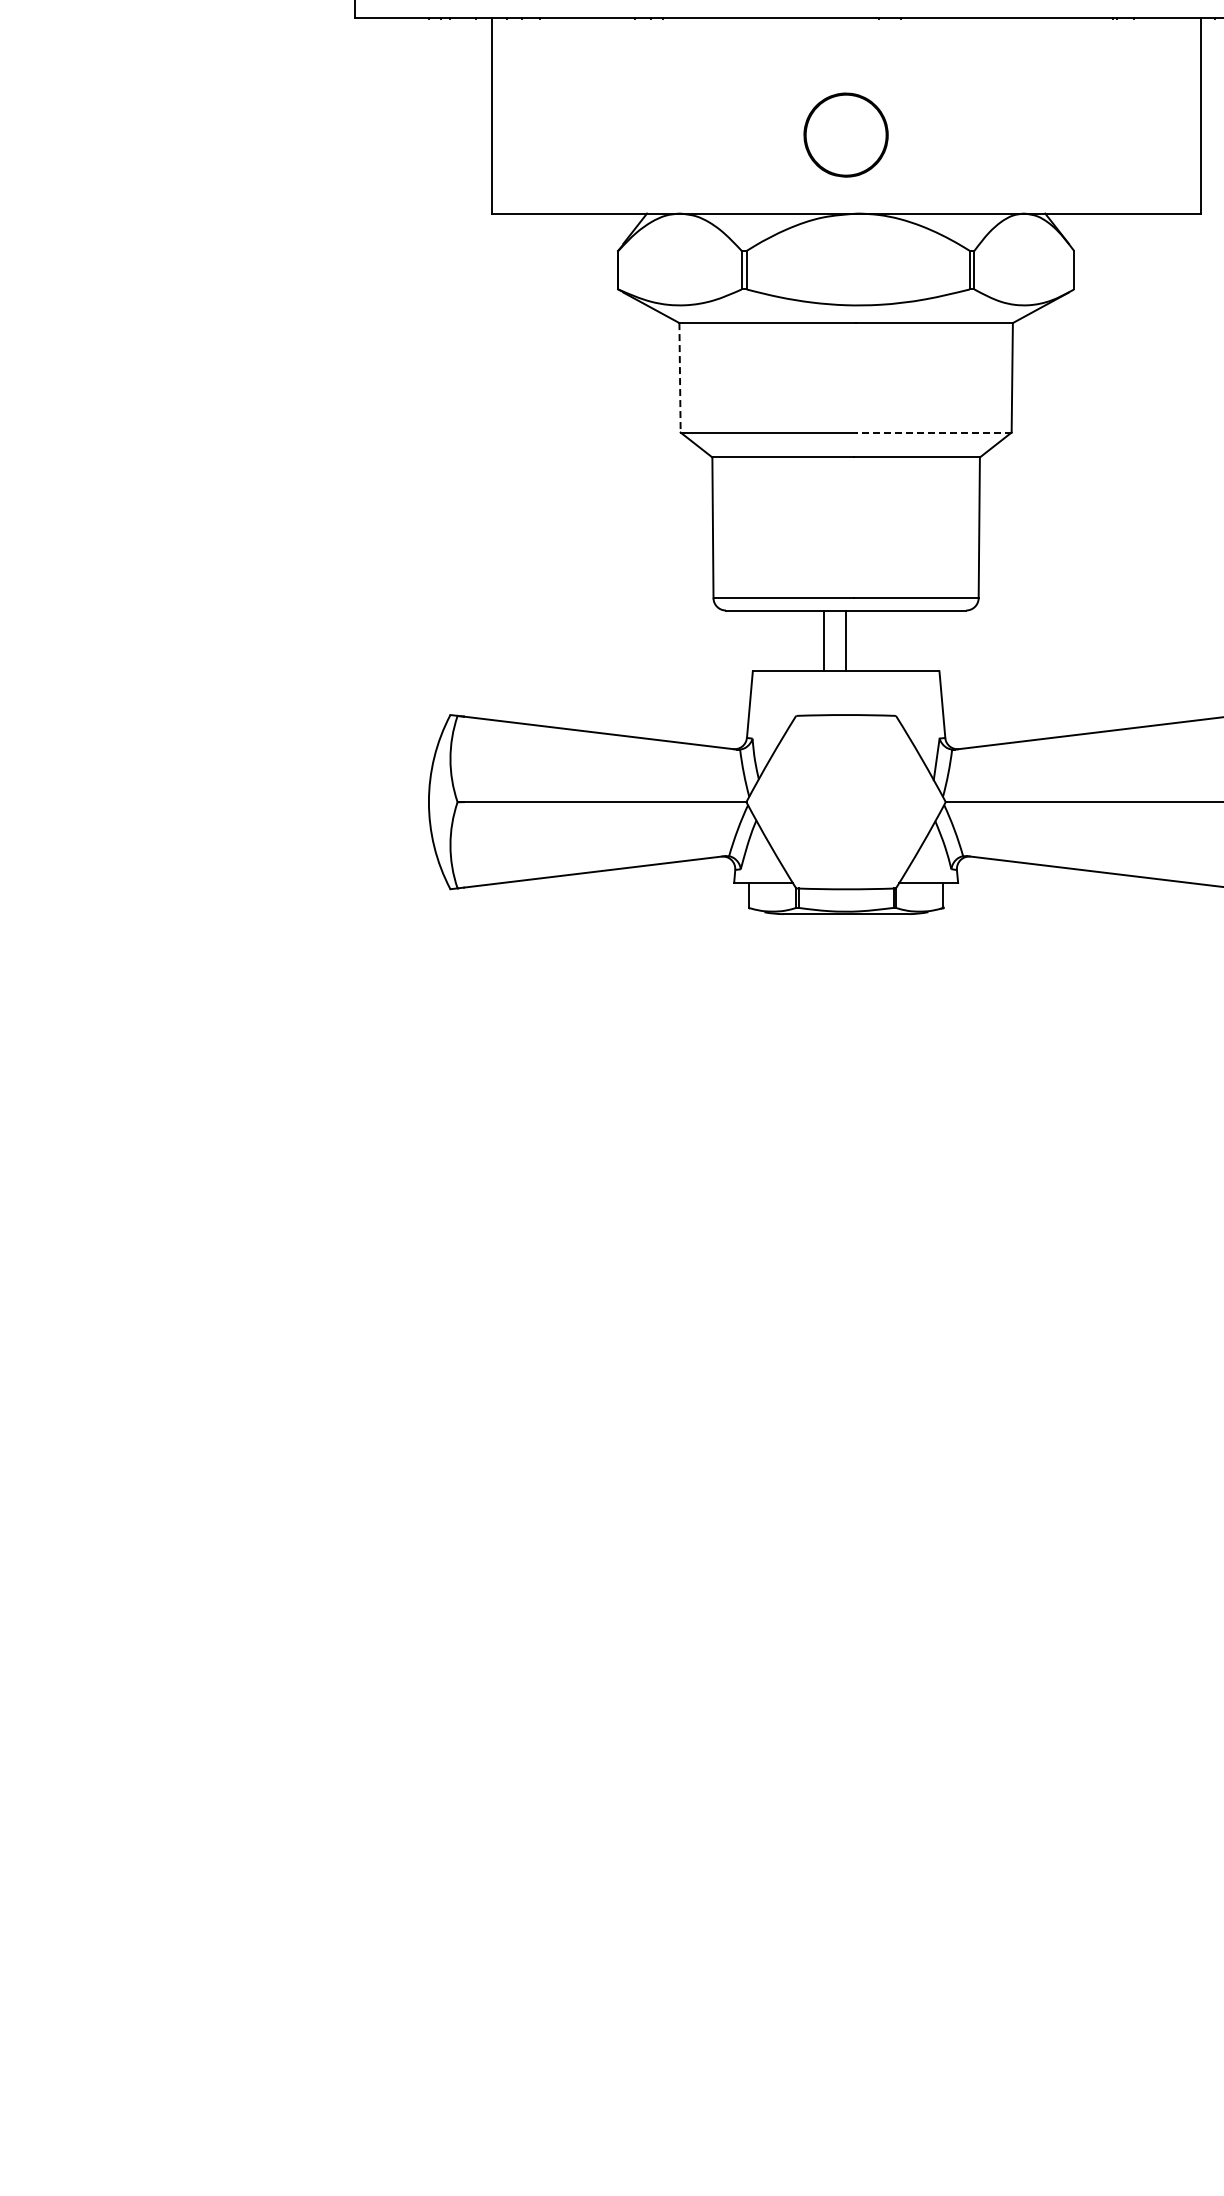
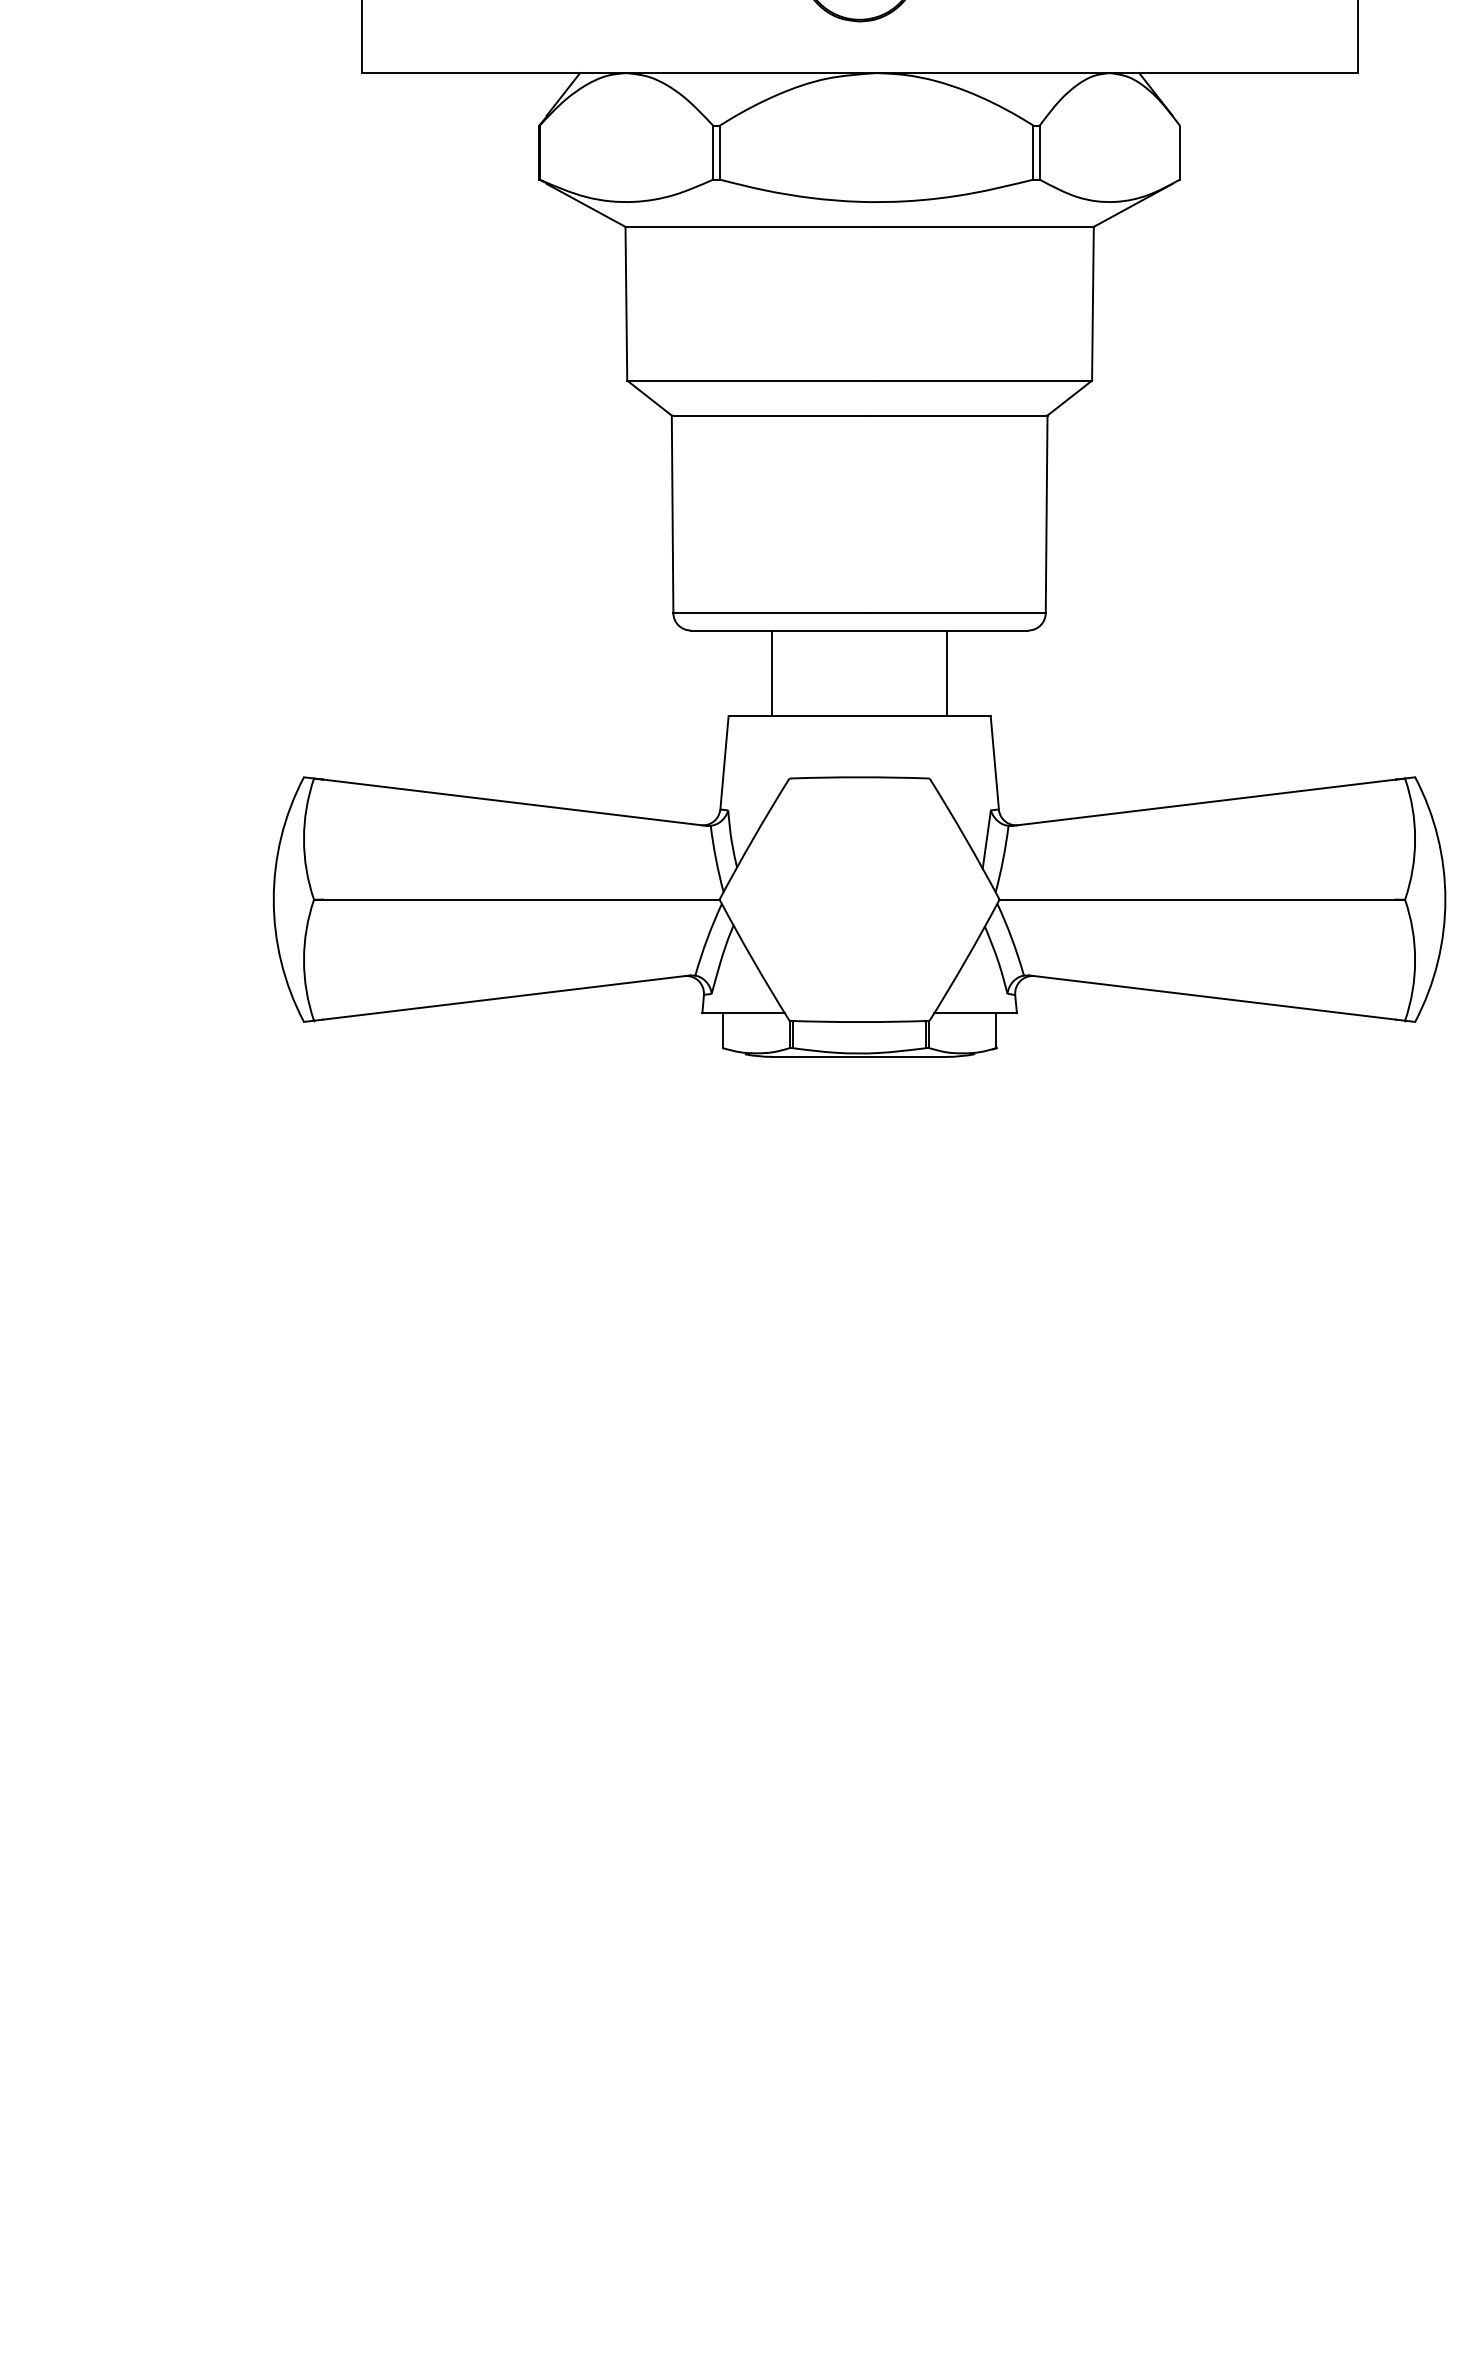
line: (680, 377) -> (627, 303), dashed -> solid
line: (933, 432) -> (982, 380), dashed -> solid
line: (823, 640) -> (771, 672), moved
line: (846, 640) -> (947, 672), moved

